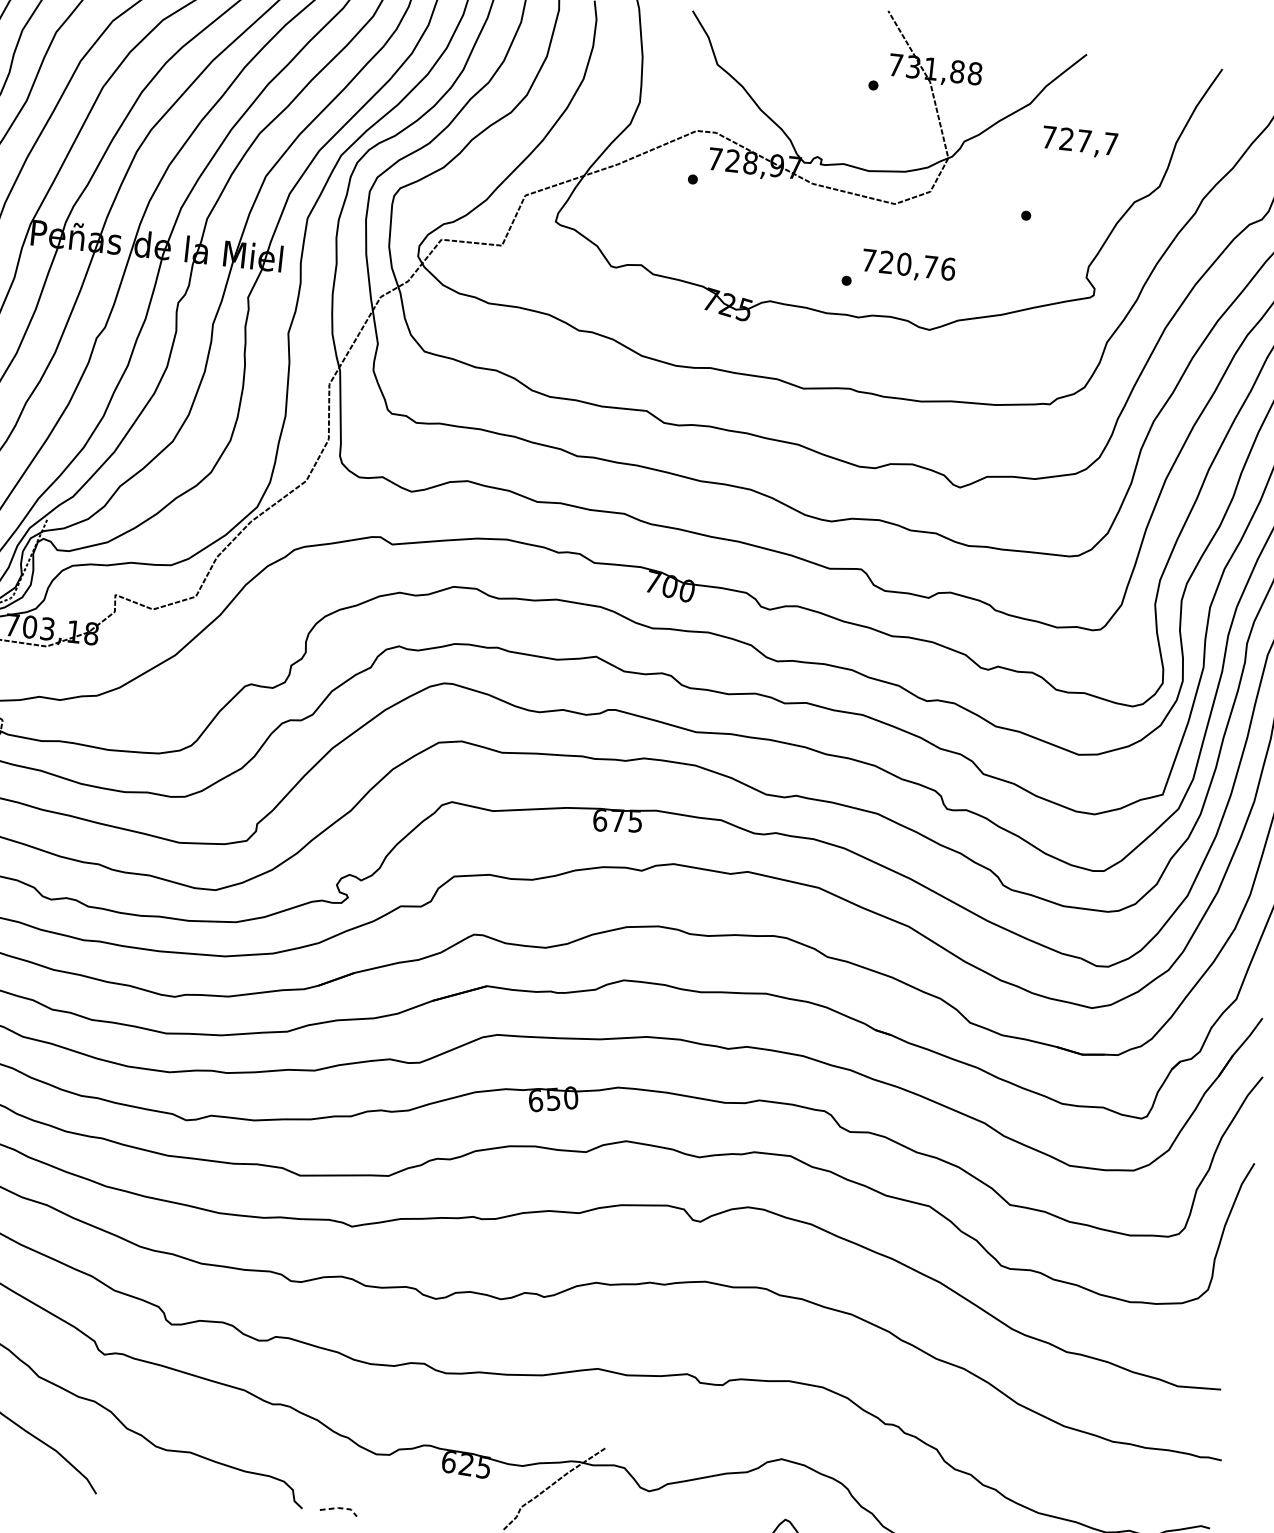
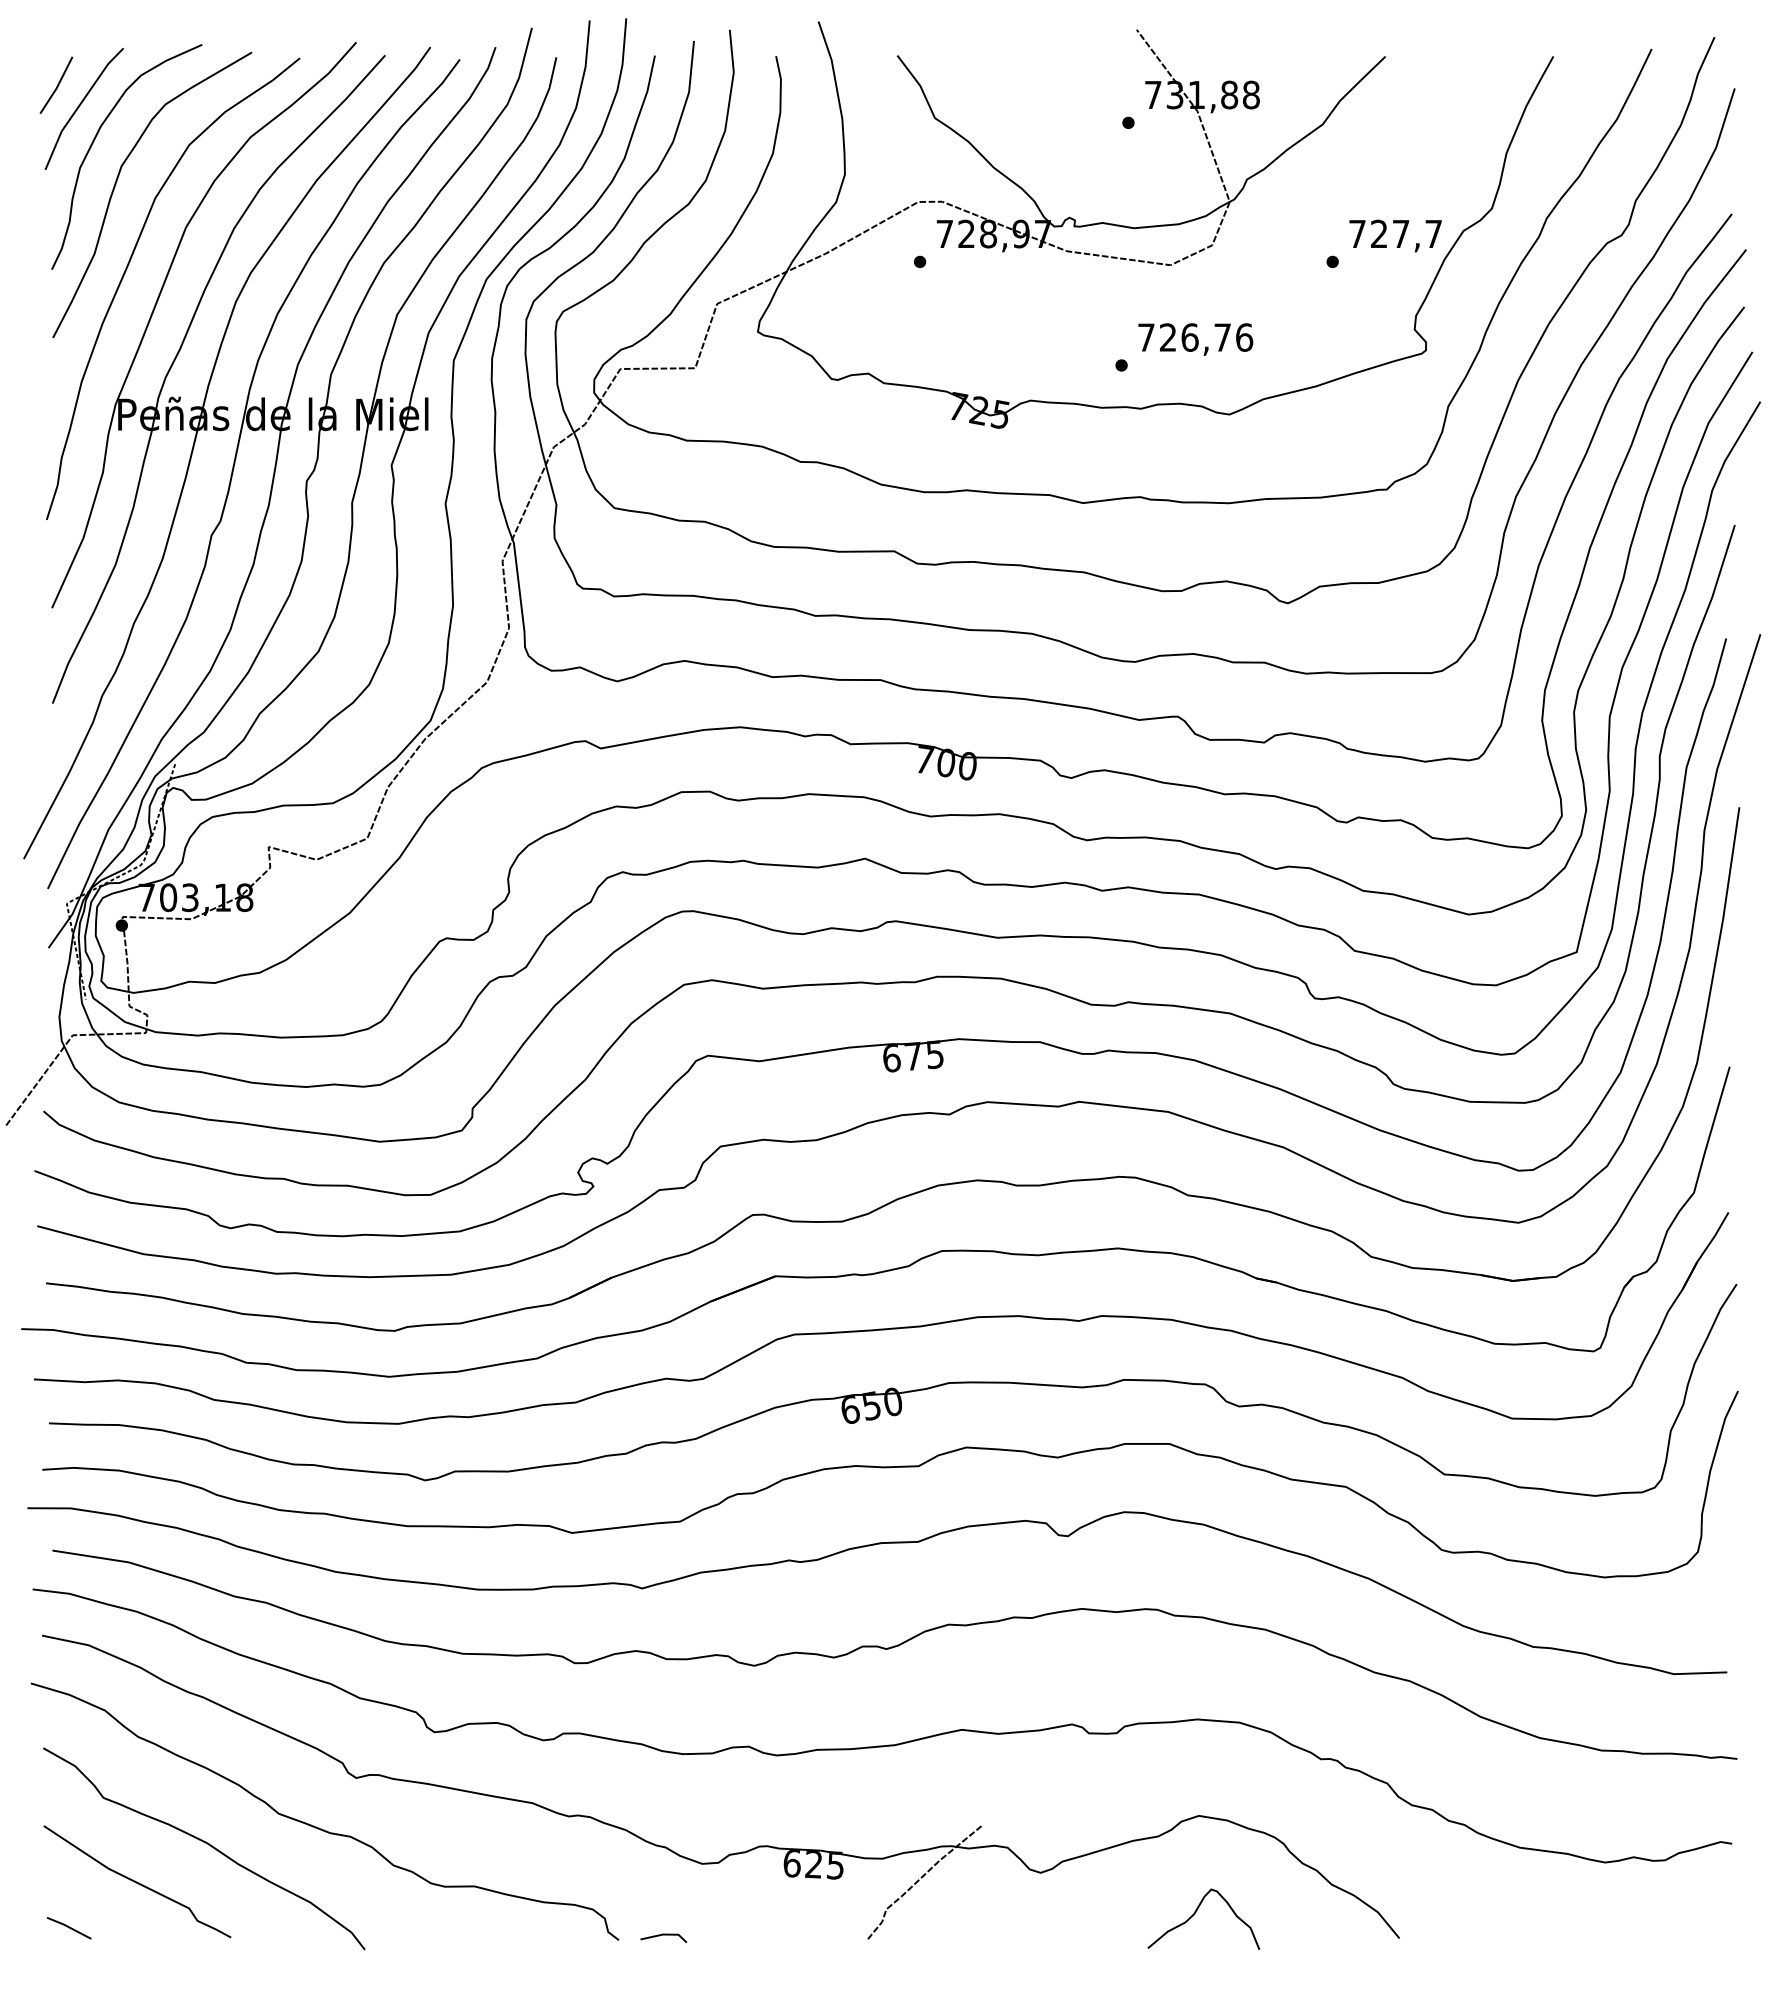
text: (1079, 141) -> (1395, 235), moved
text: (903, 264) -> (1189, 337), 720,76 -> 726,76
line: (339, 1508) -> (664, 1934), dashed -> solid

